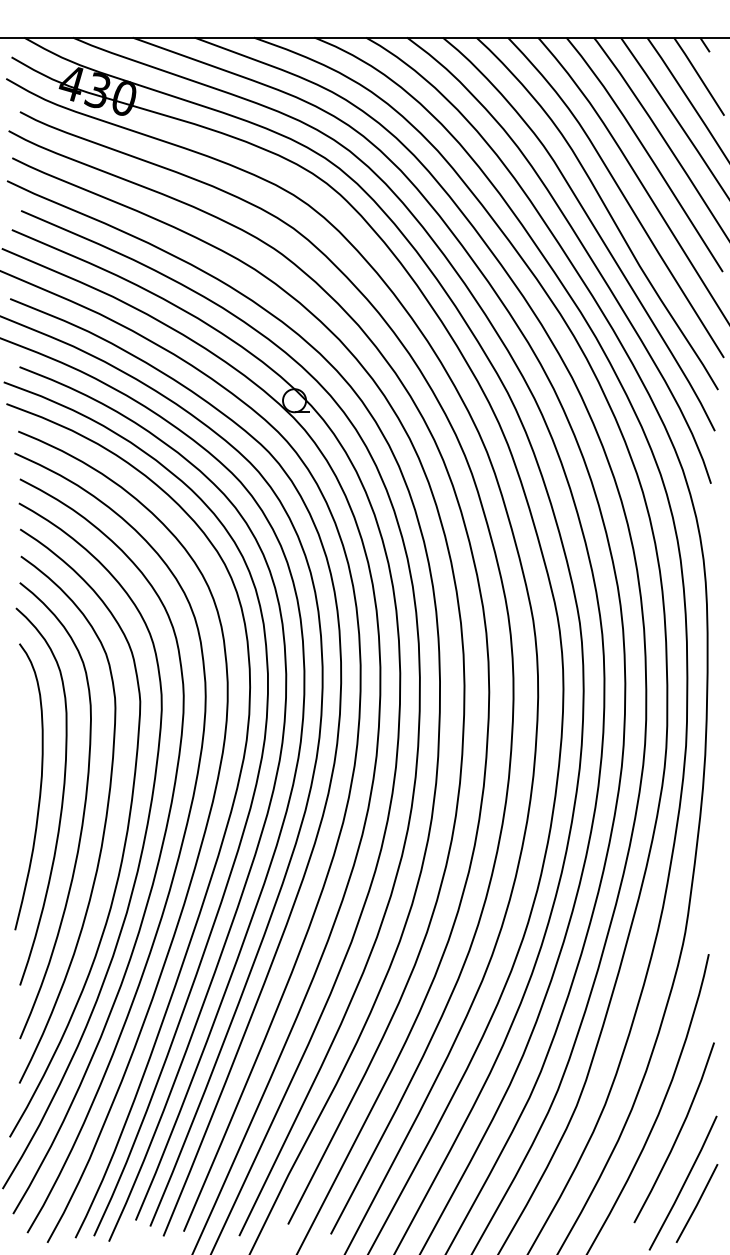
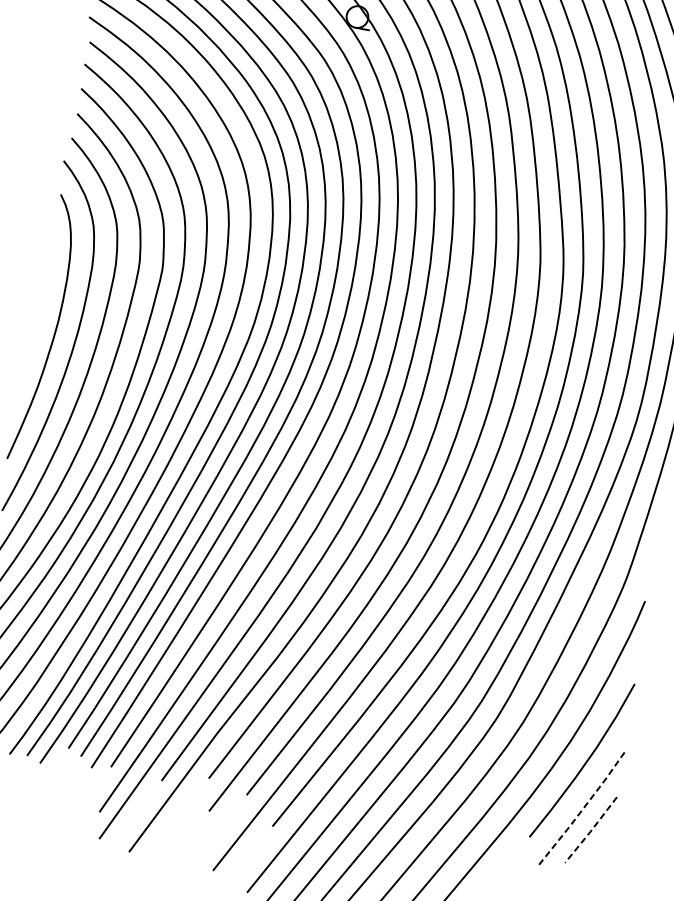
line: (684, 1184) -> (582, 810), solid -> dashed
line: (697, 1204) -> (591, 831), solid -> dashed

